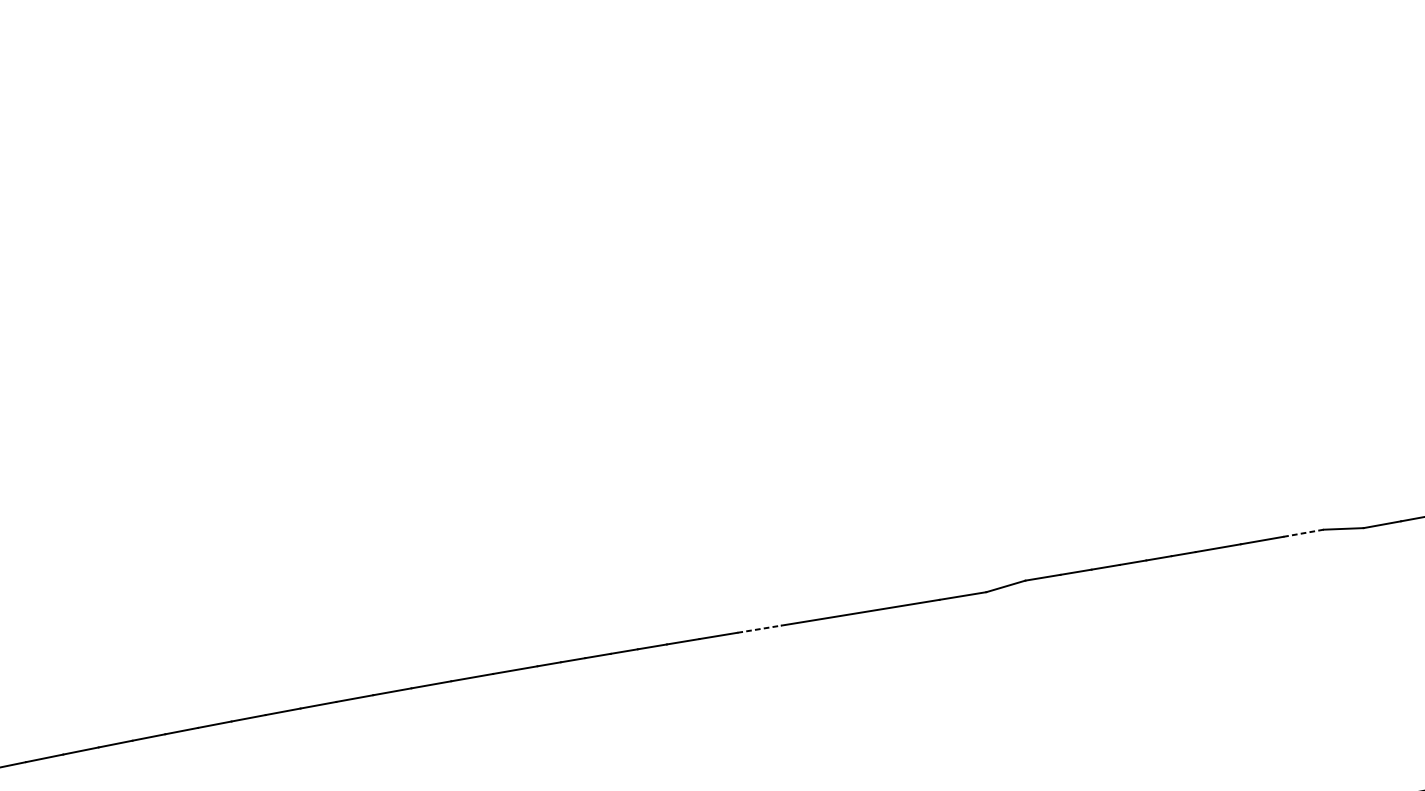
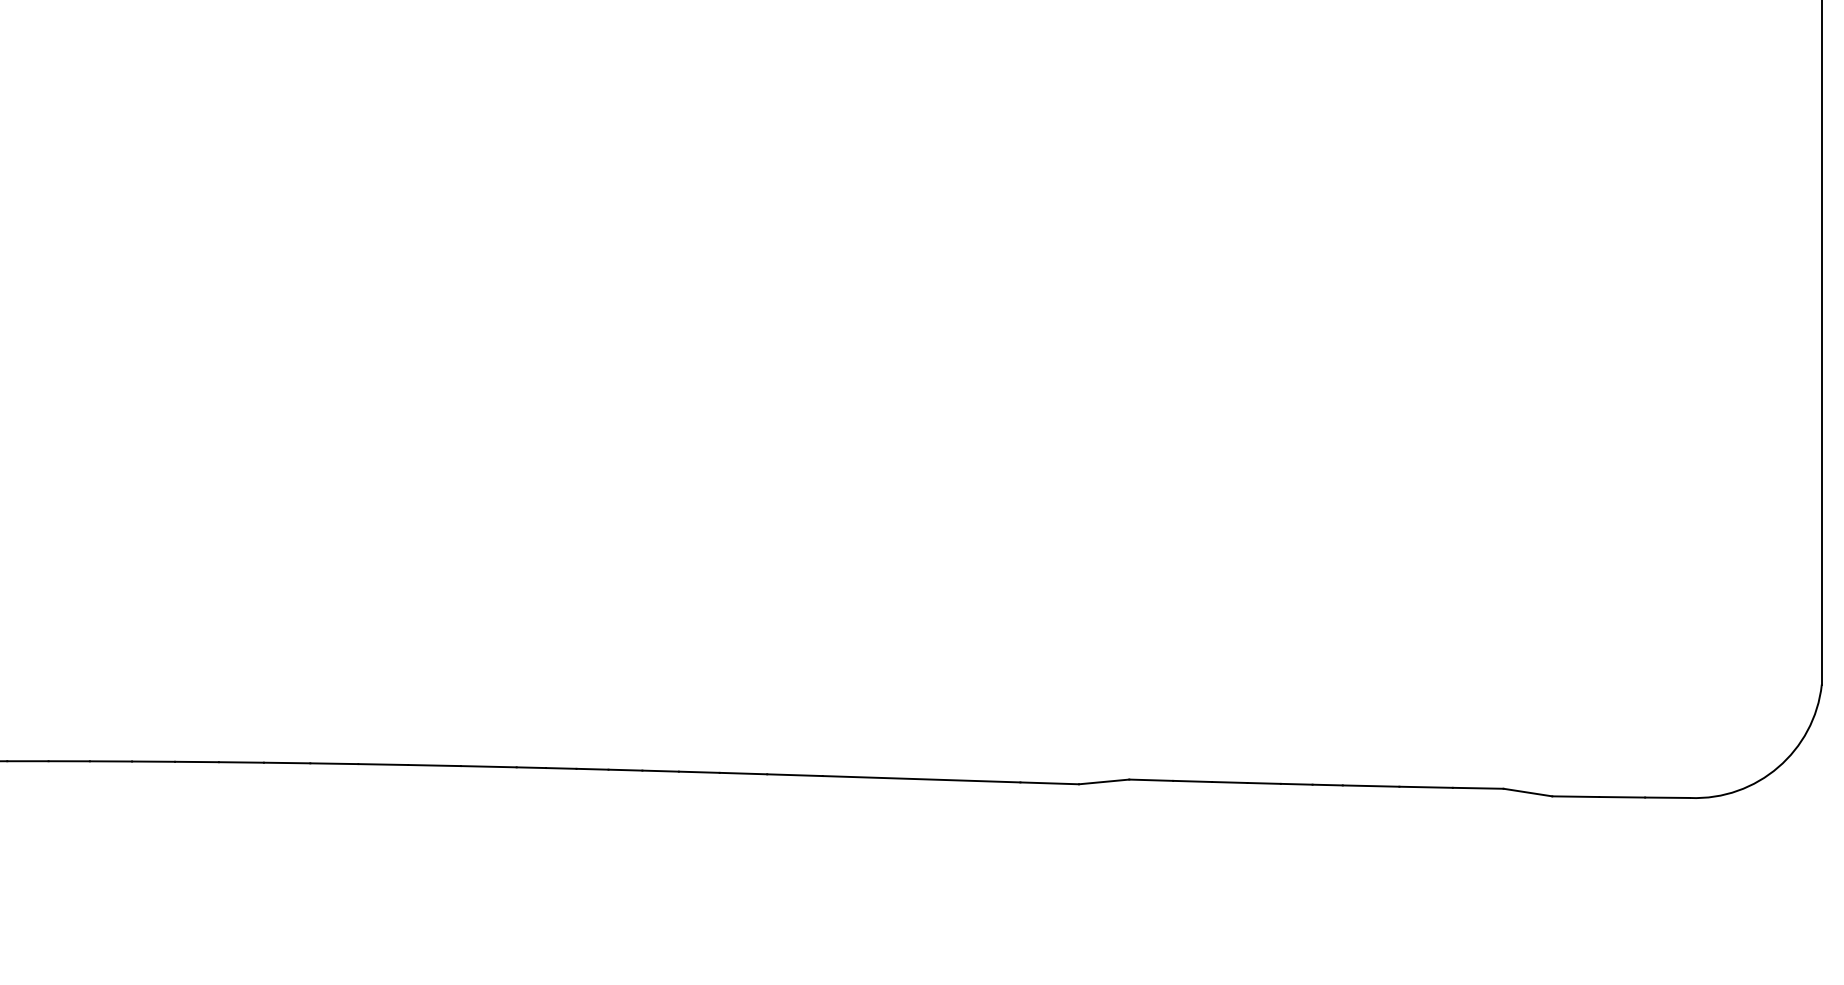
line: (1303, 533) -> (1477, 788), dashed -> solid
line: (759, 629) -> (794, 775), dashed -> solid

